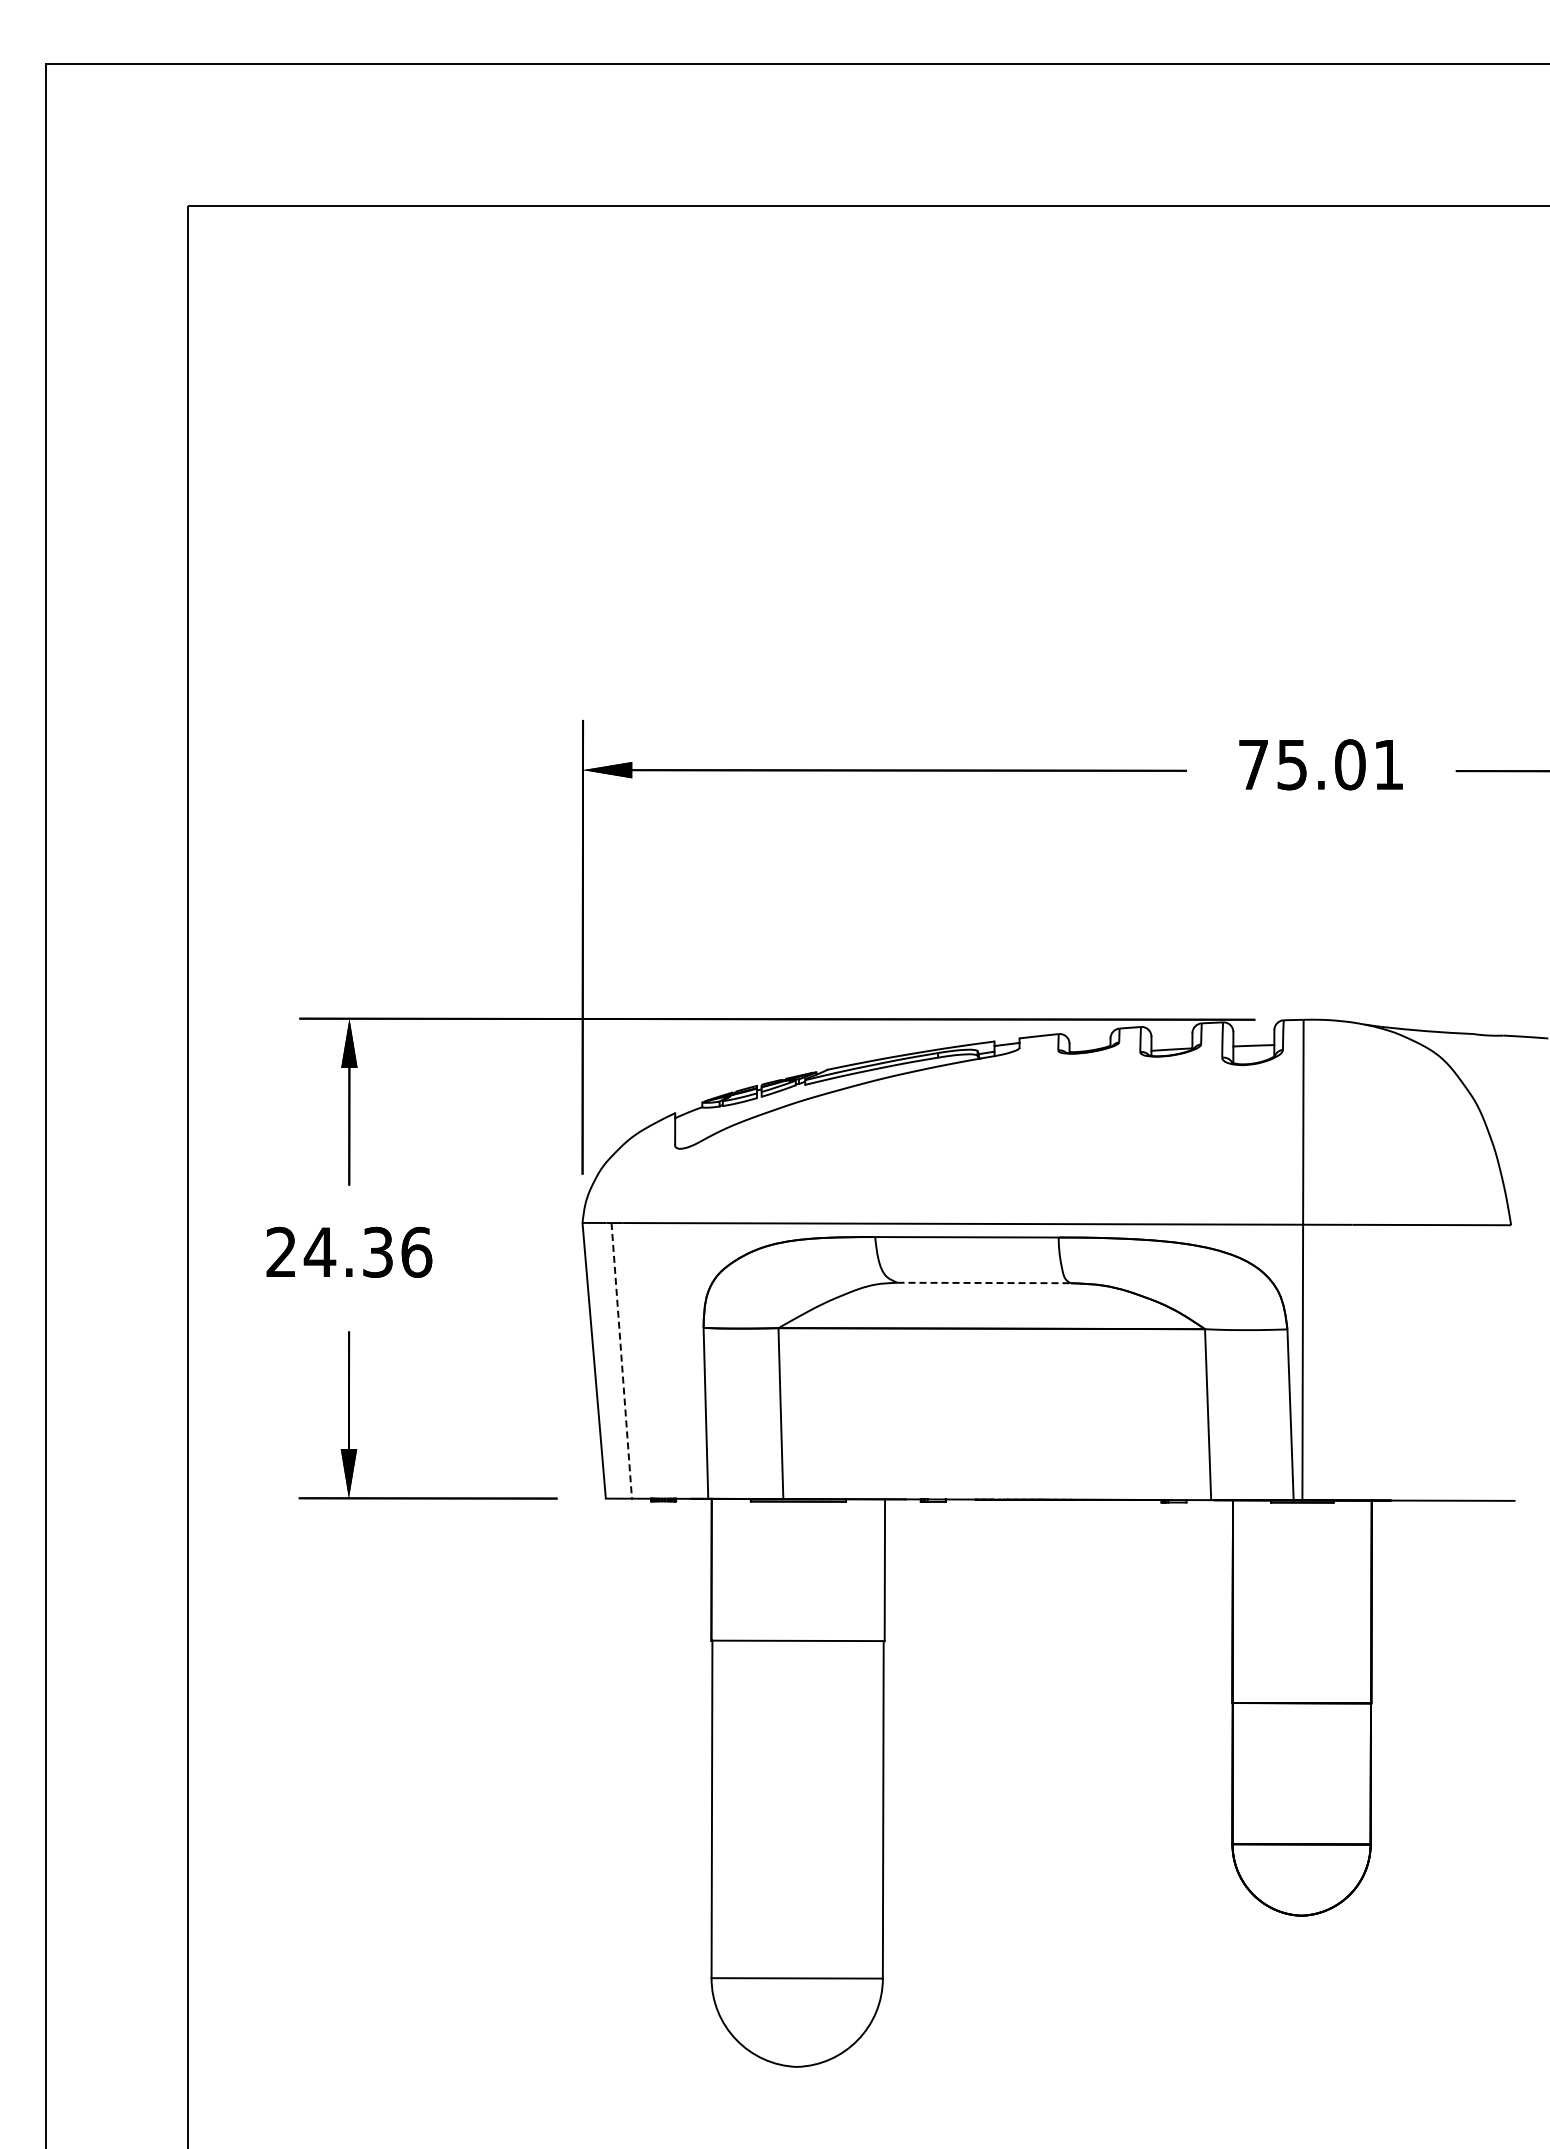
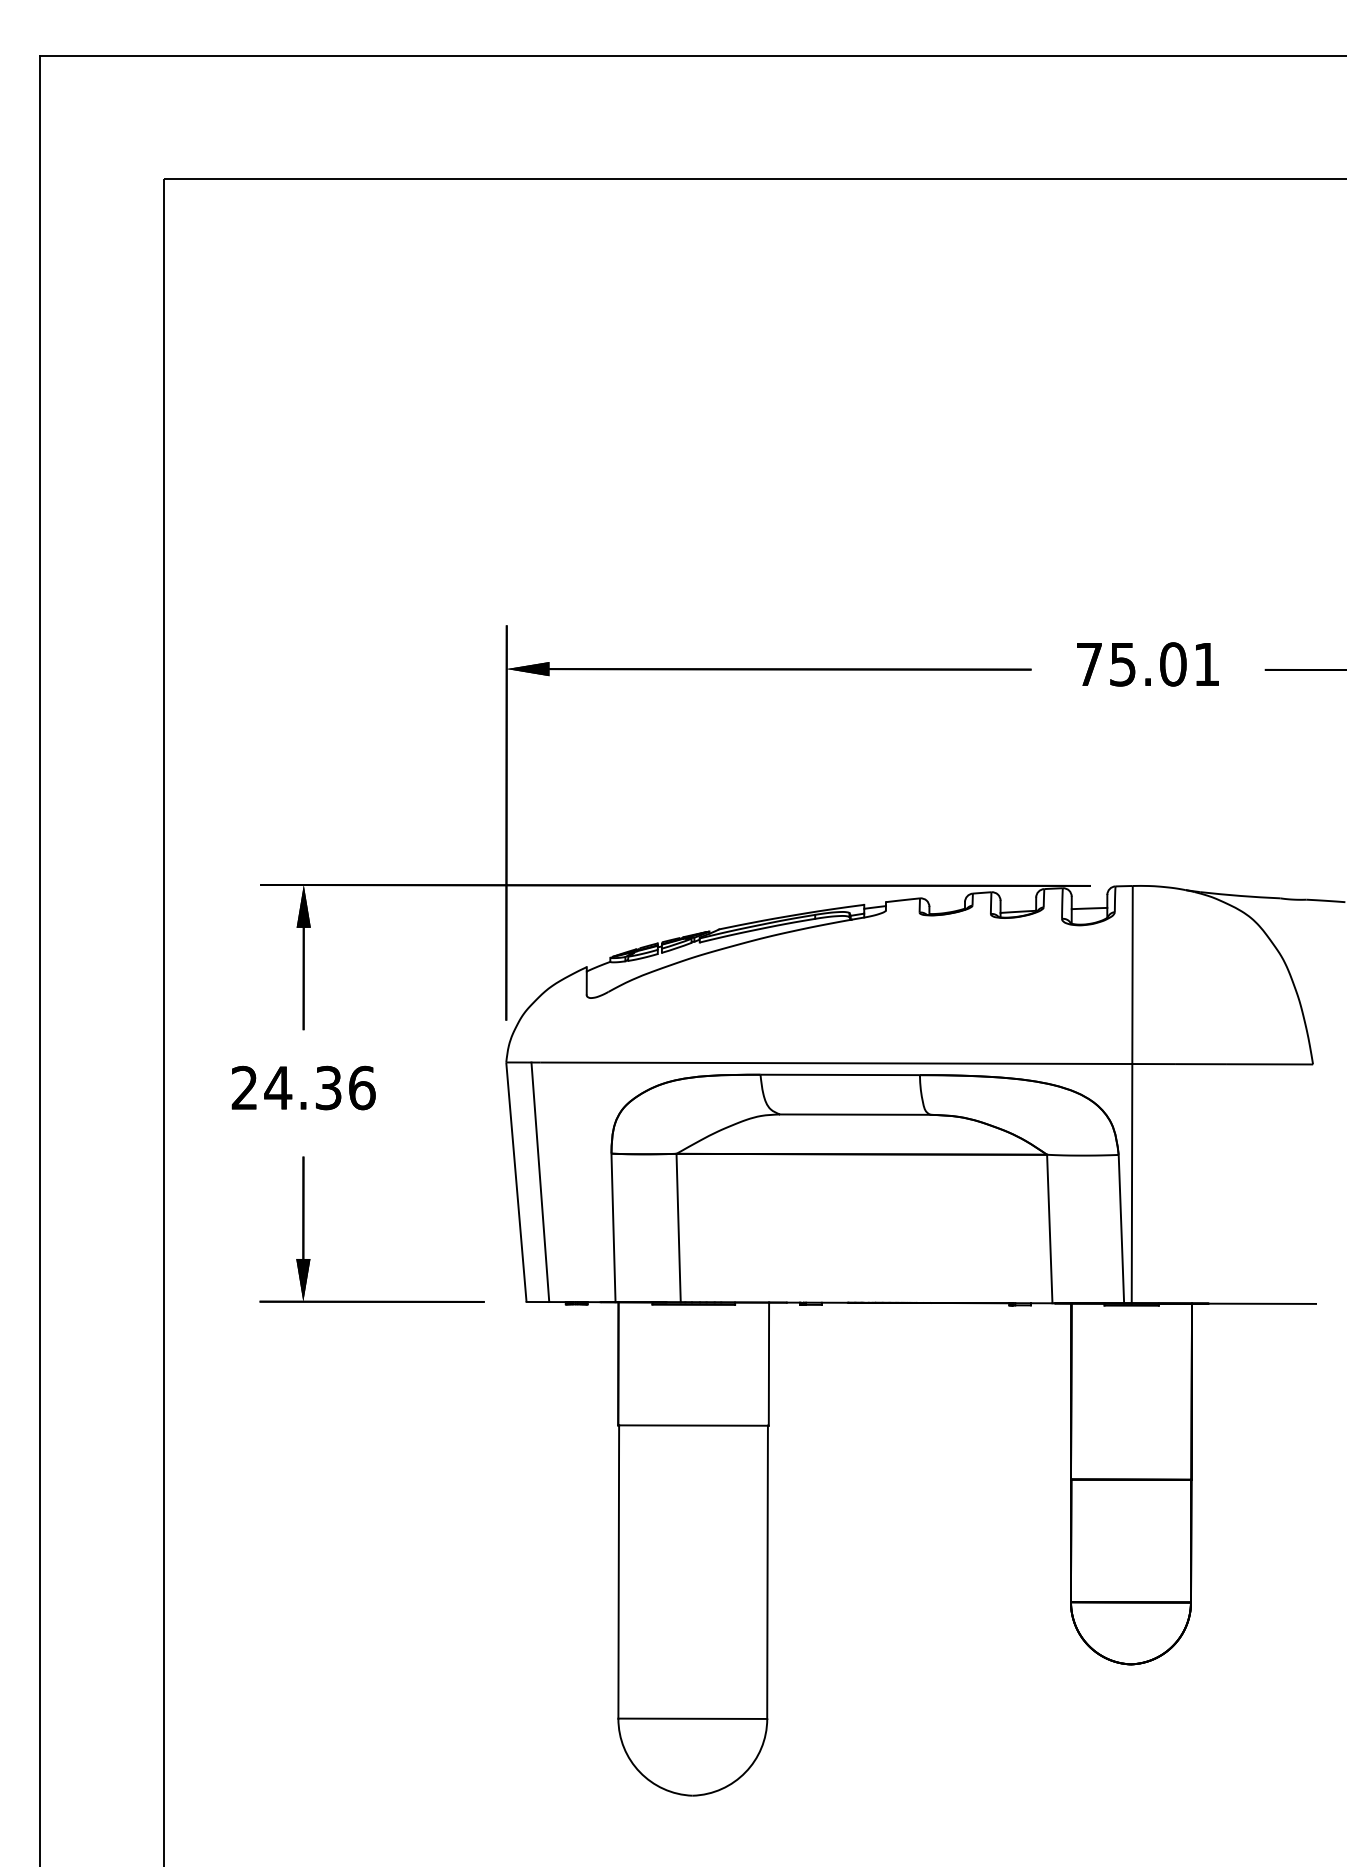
line: (984, 1283) -> (855, 1115), dashed -> solid
line: (621, 1361) -> (540, 1182), dashed -> solid

